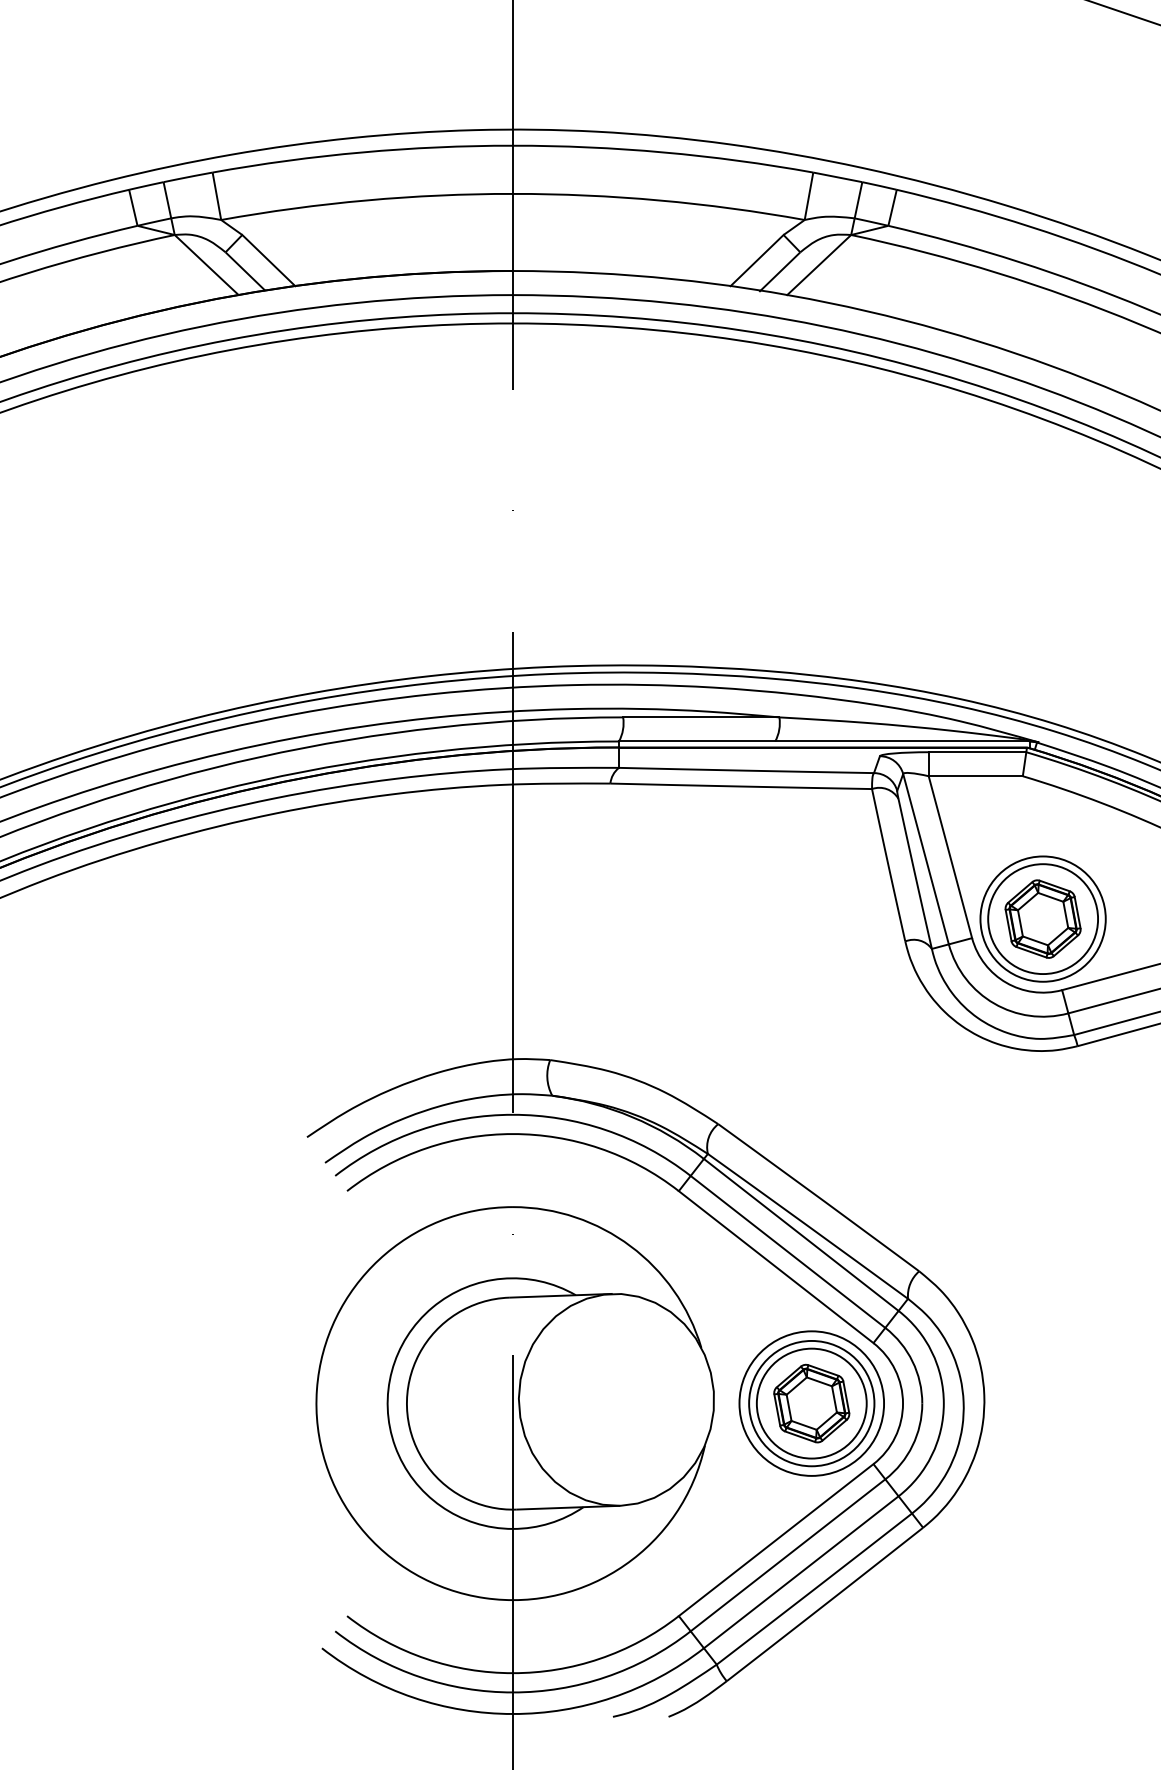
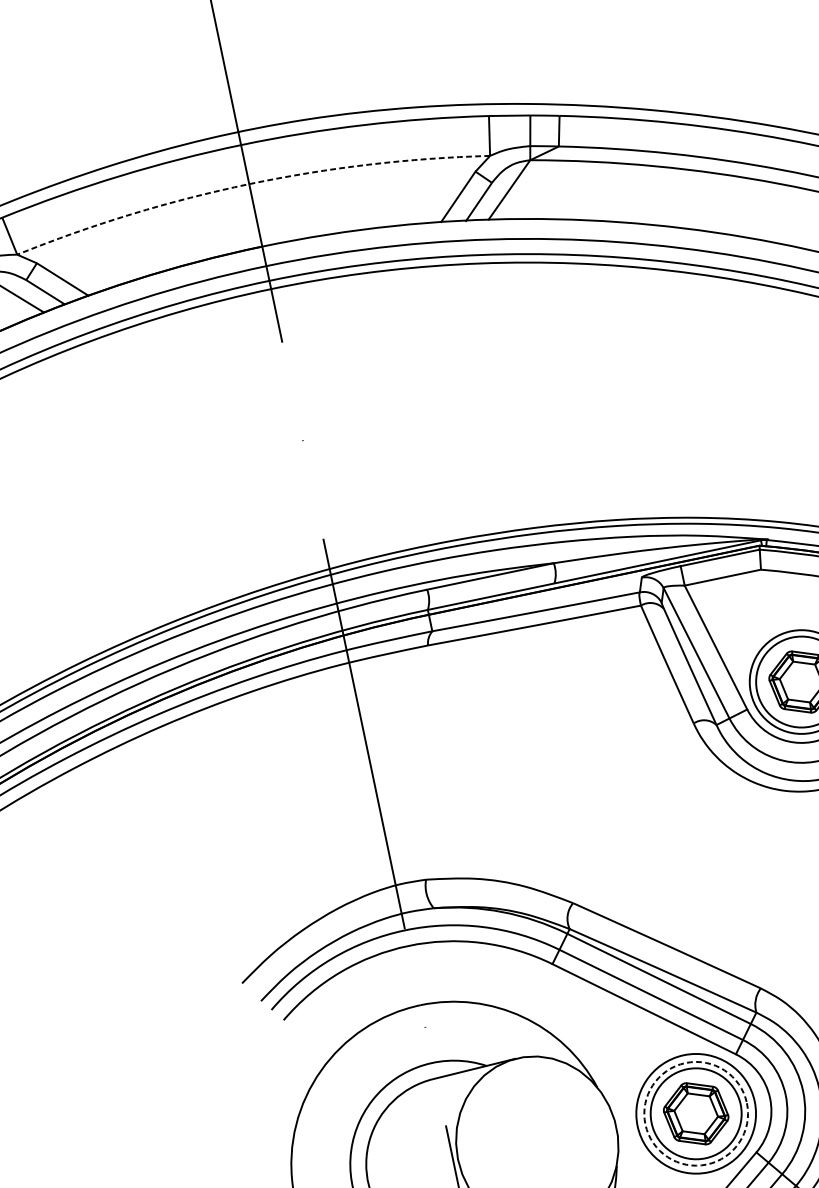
arc: (512, 193) -> (248, 183), solid -> dashed
circle: (811, 1403) -> (695, 1113), solid -> dashed

